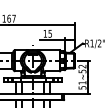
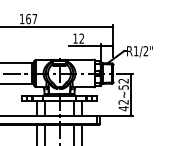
text: (49, 33) -> (81, 38), 15 -> 12
text: (82, 85) -> (123, 105), 51~52 -> 42~52

